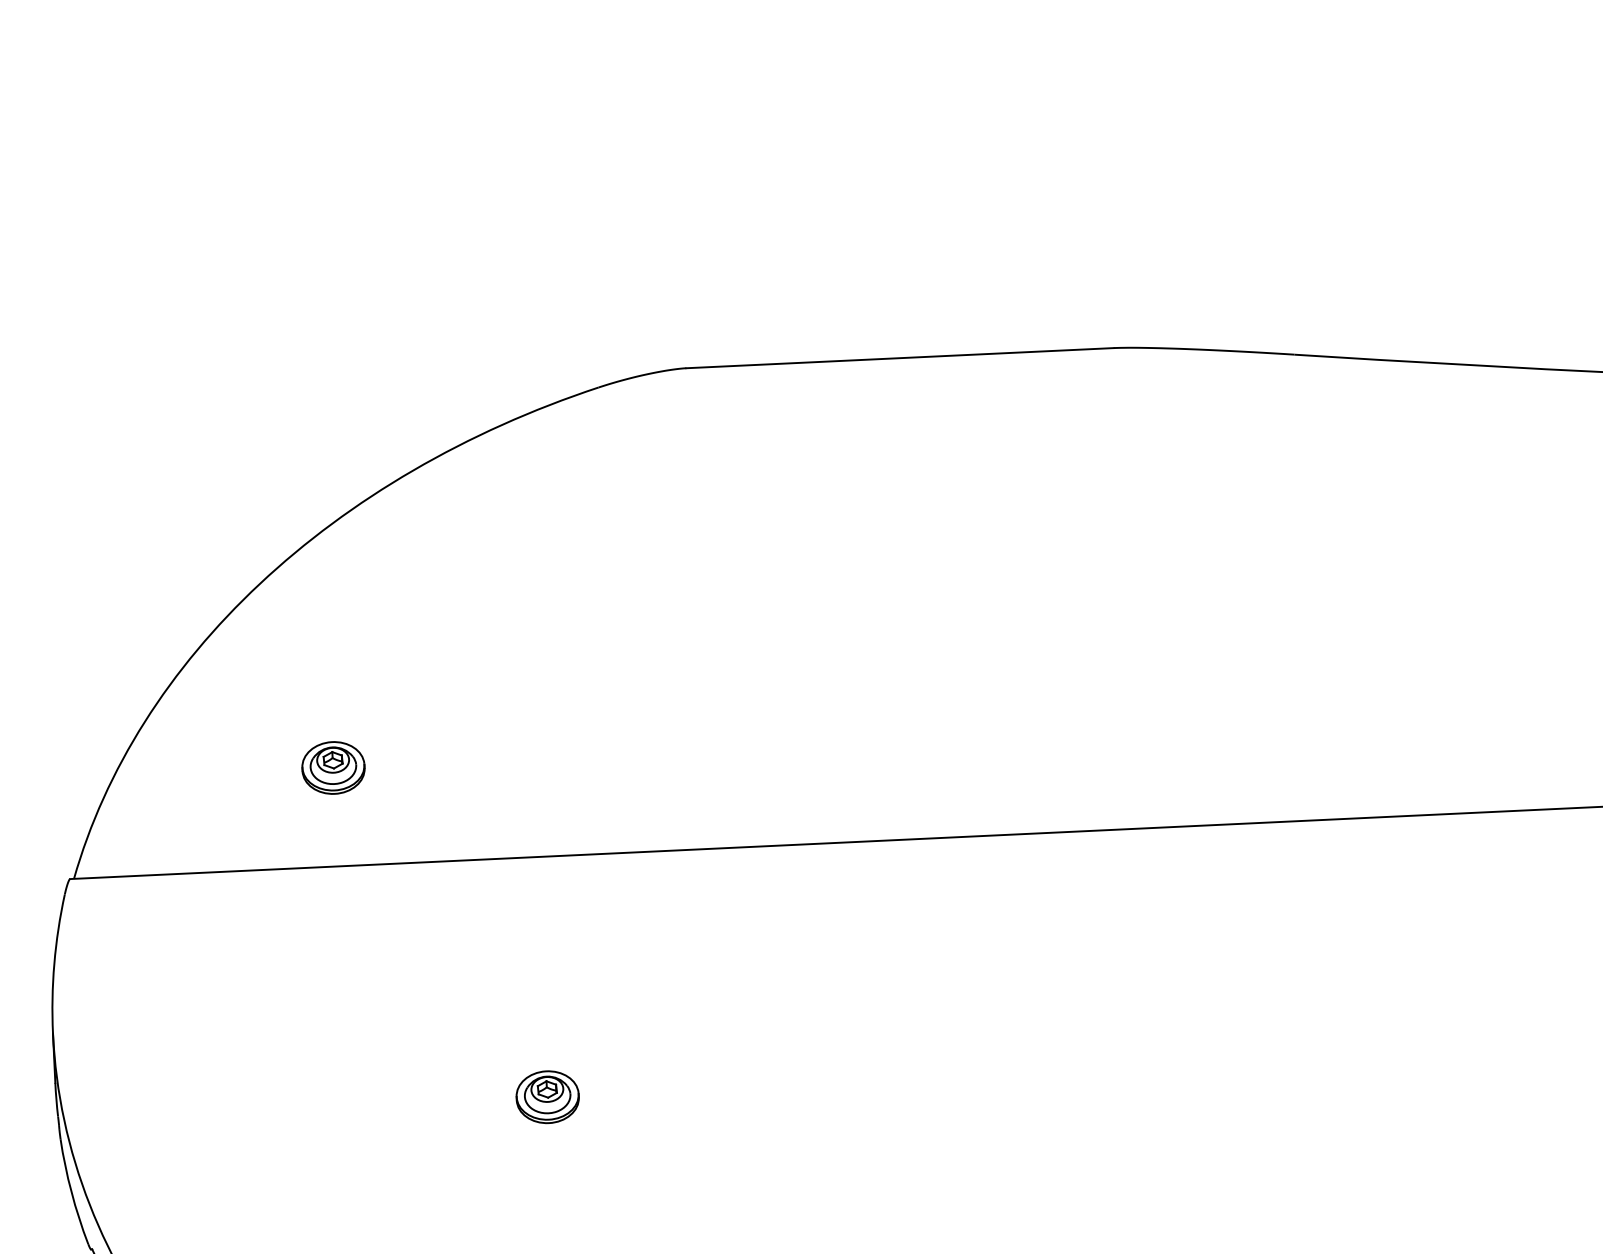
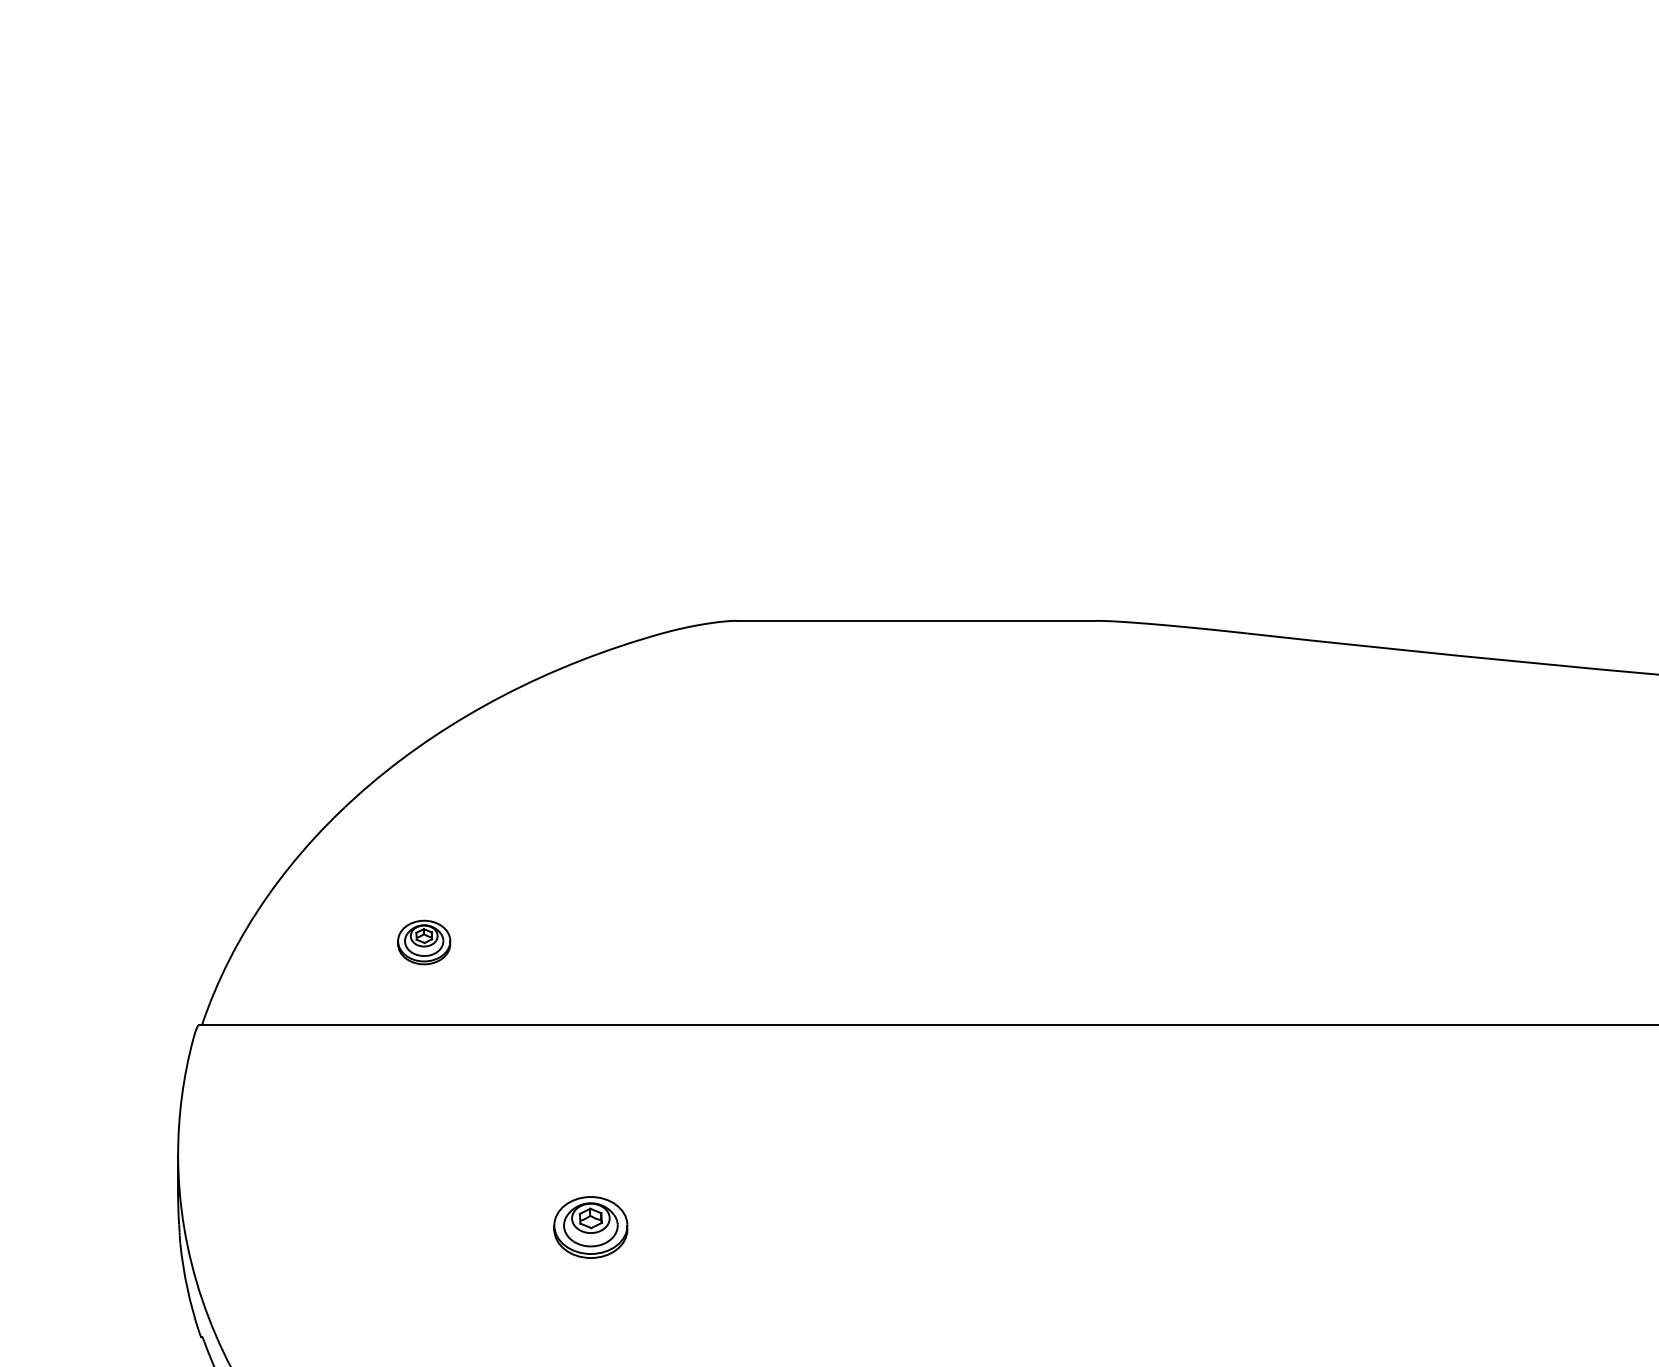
part: (548, 1097) -> (591, 1227), size x1.4

